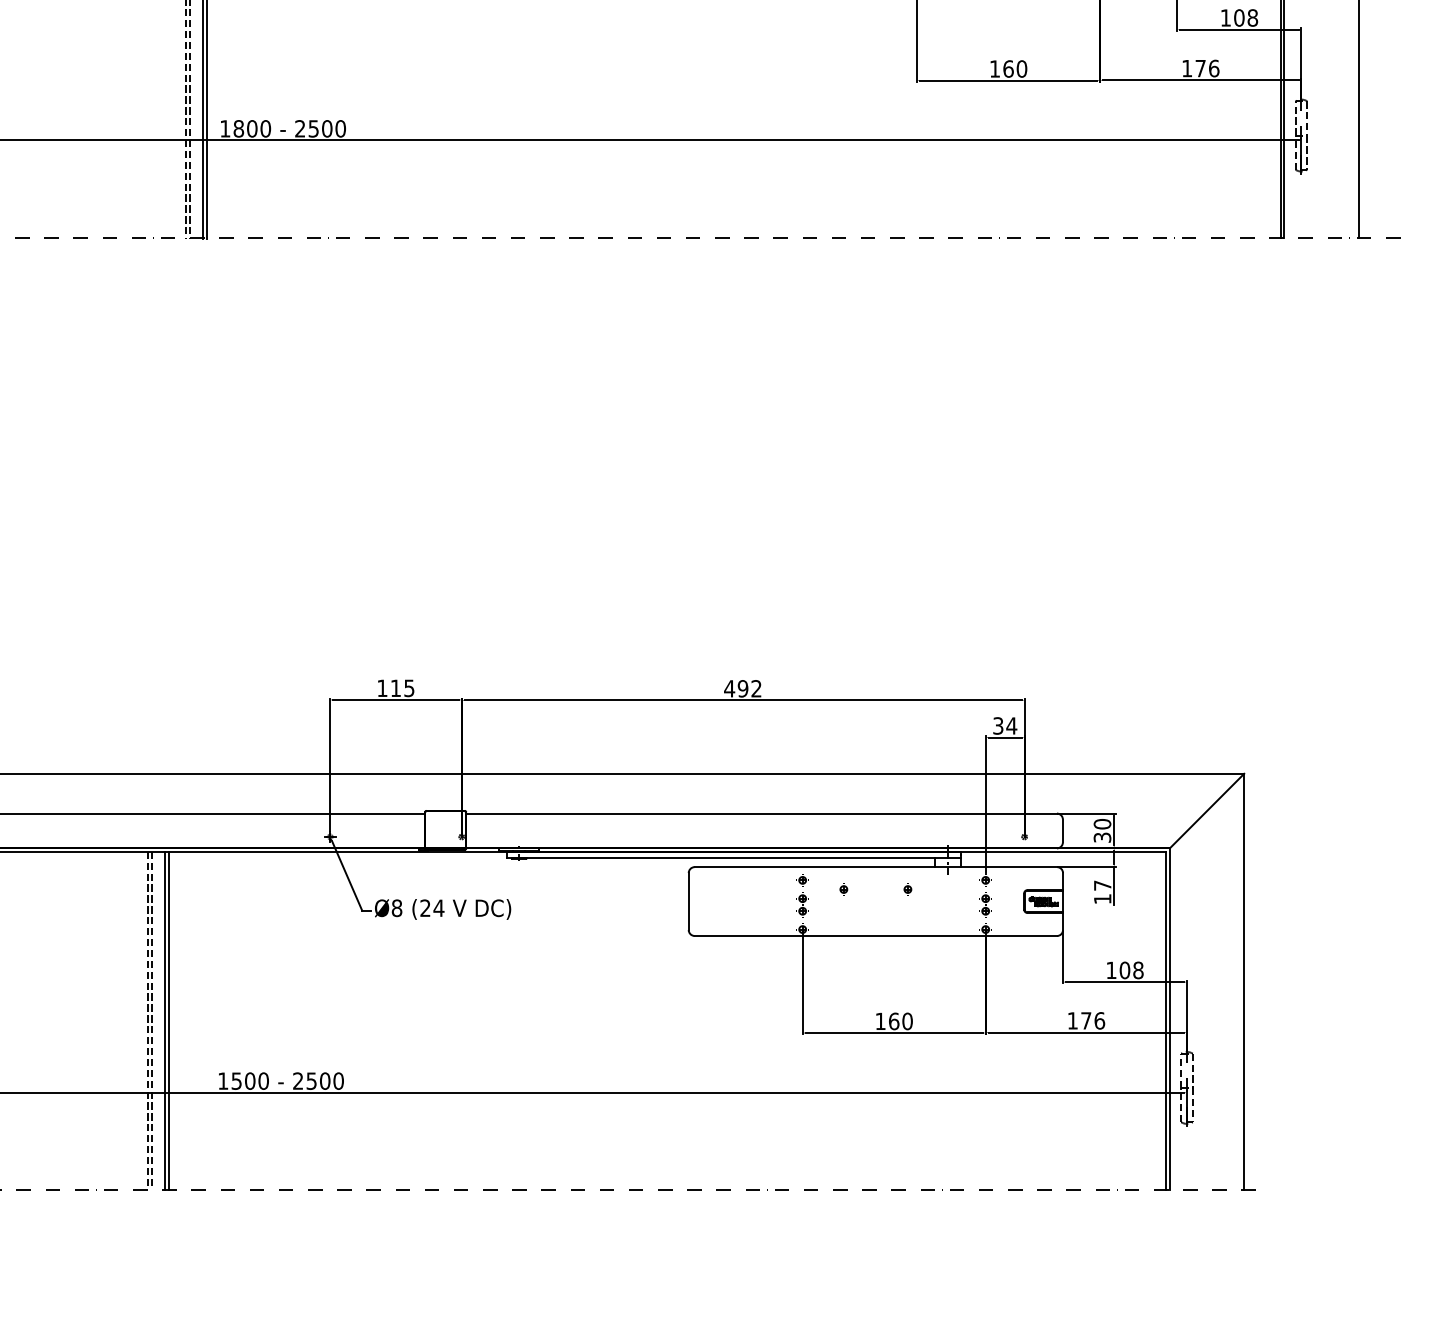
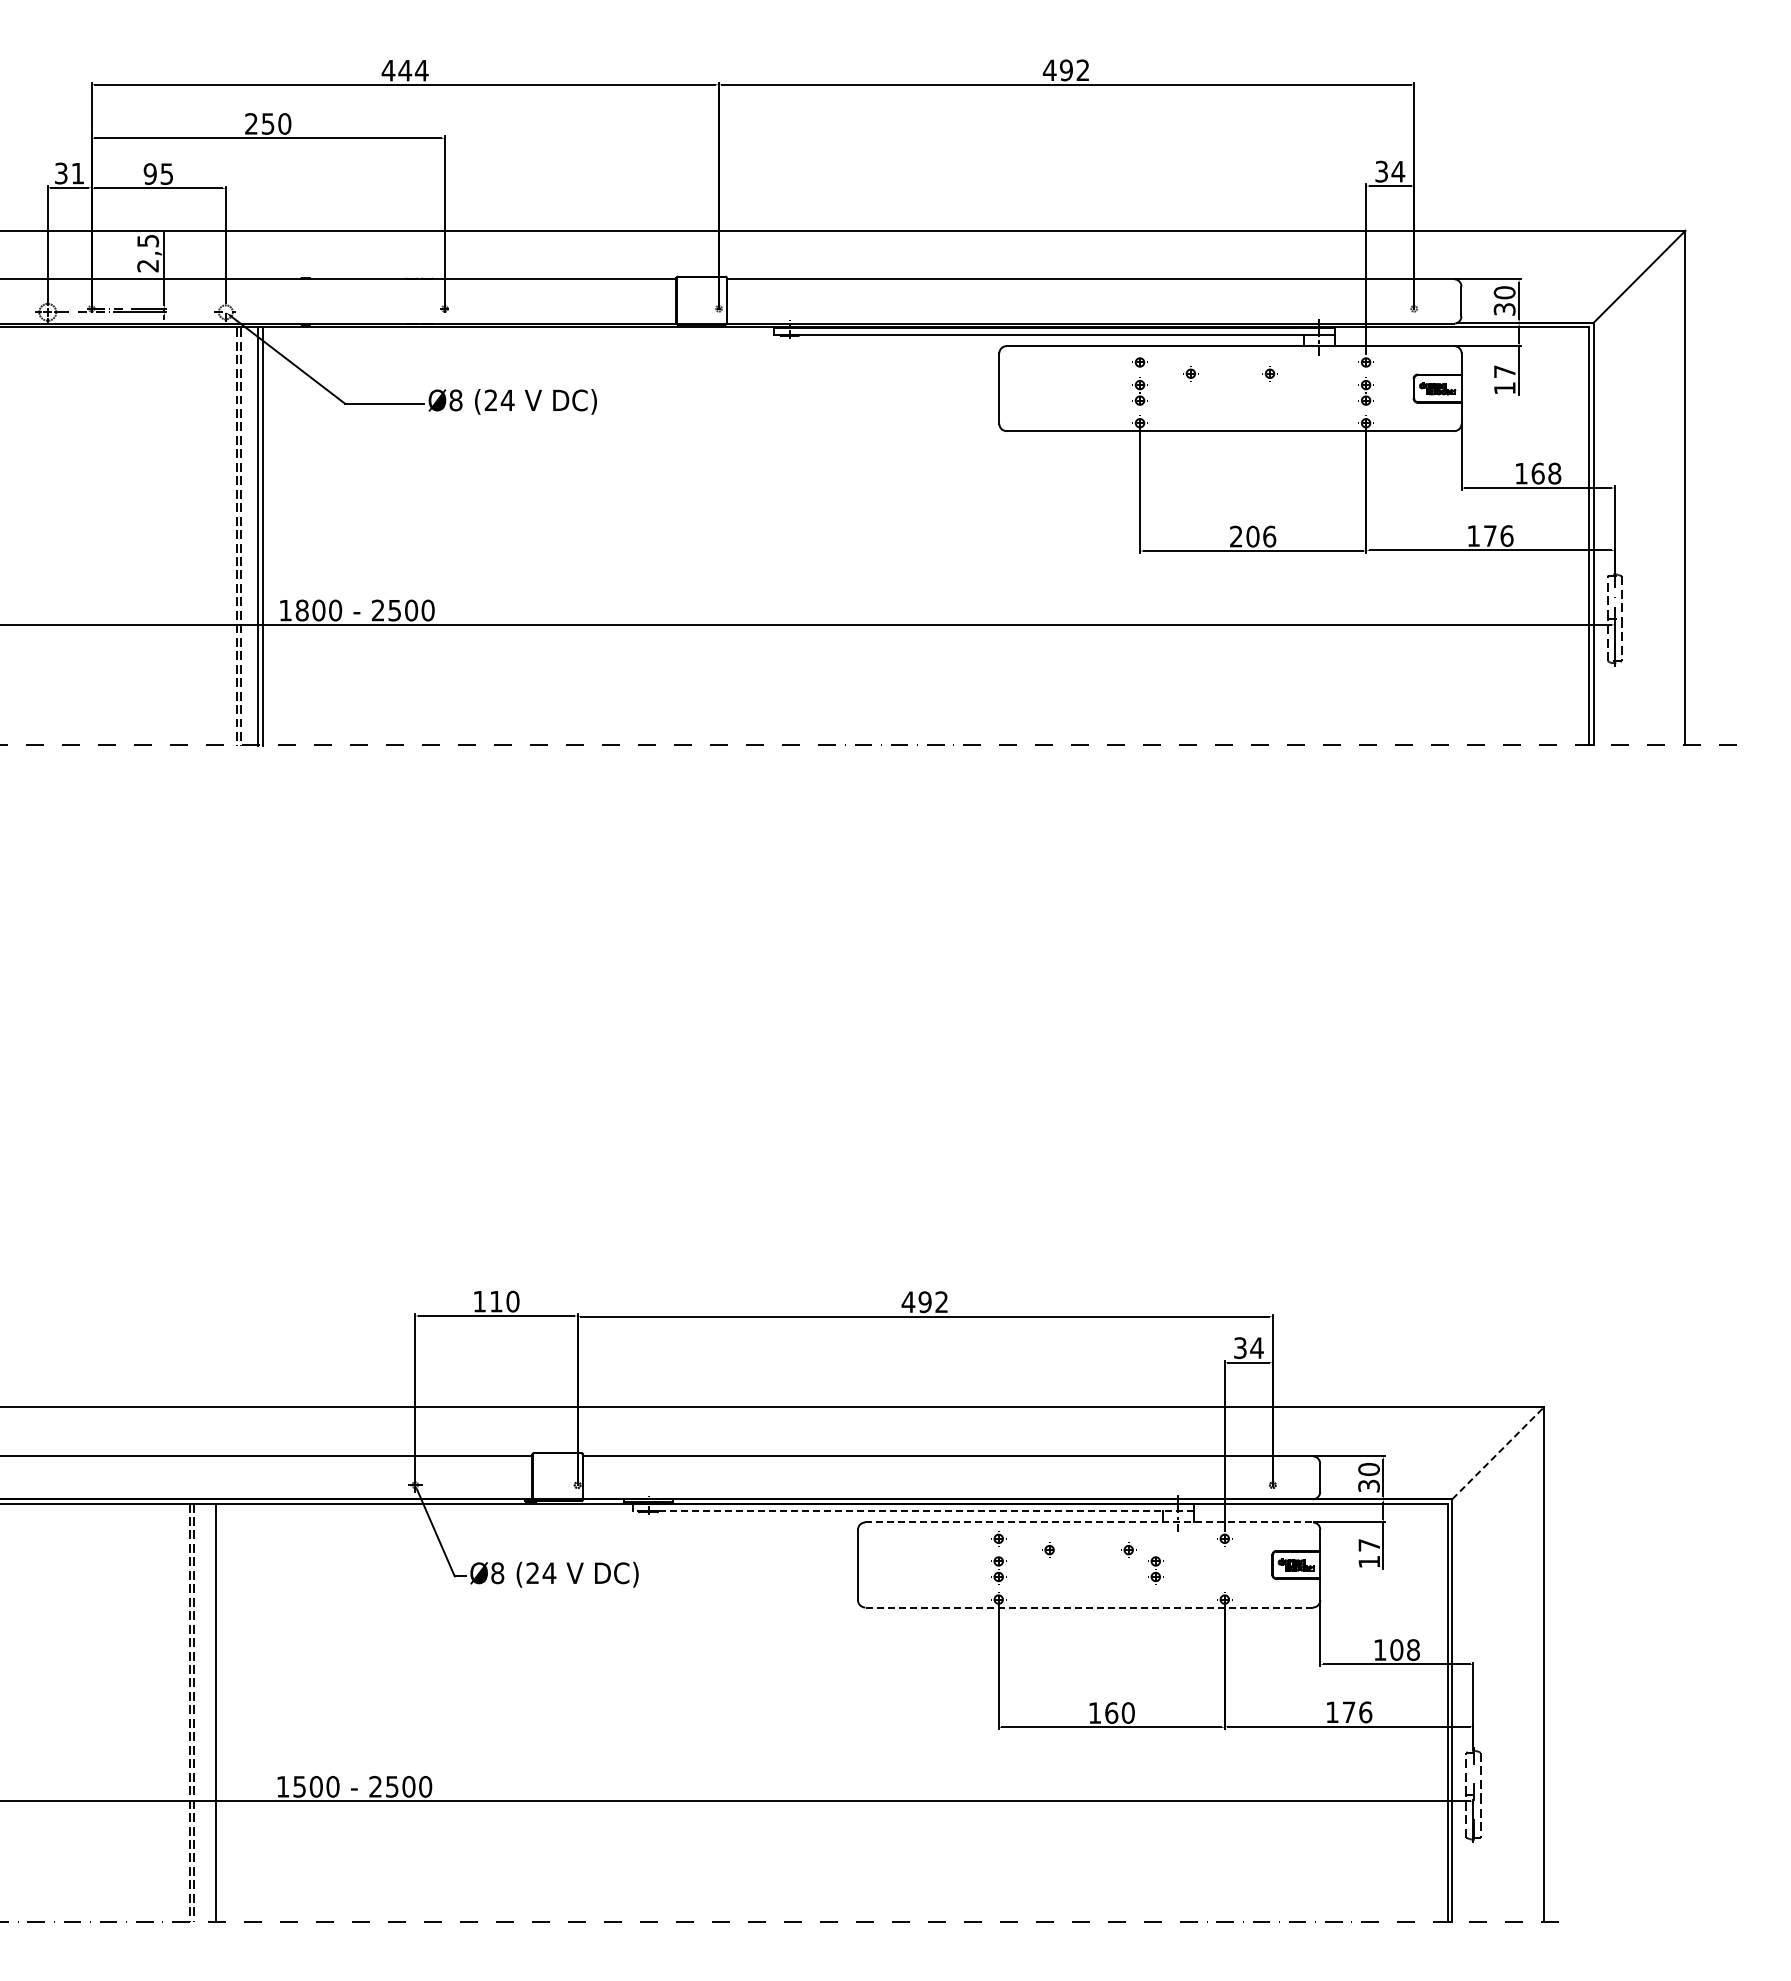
text: (1238, 17) -> (1537, 473), 108 -> 168
text: (1008, 68) -> (1253, 536), 160 -> 206
text: (409, 688) -> (512, 1301), 115 -> 110
line: (1207, 810) -> (1498, 1452), solid -> dashed
line: (732, 858) -> (912, 1511), solid -> dashed
line: (876, 867) -> (1089, 1522), solid -> dashed
part: (985, 906) -> (1155, 1570), moved
line: (876, 935) -> (1089, 1607), solid -> dashed
line: (165, 1020) -> (211, 1712), removed

